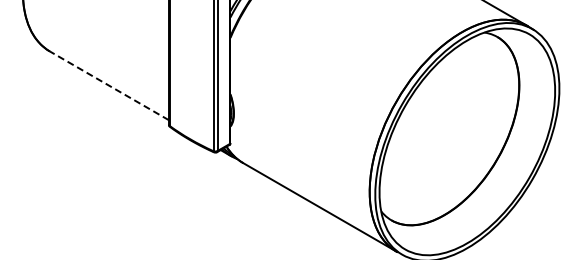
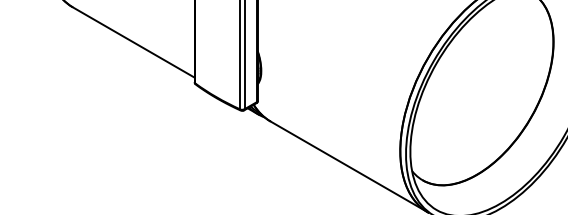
line: (109, 85) -> (133, 42), dashed -> solid

